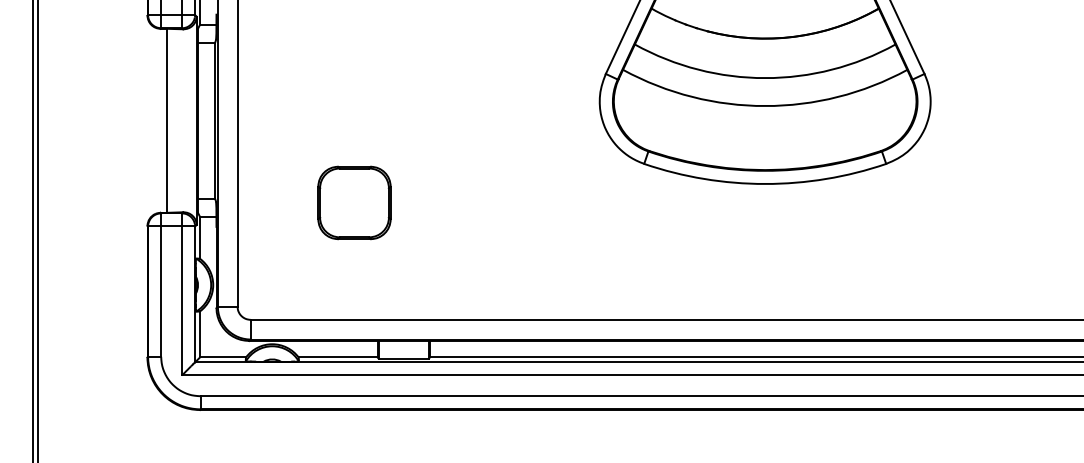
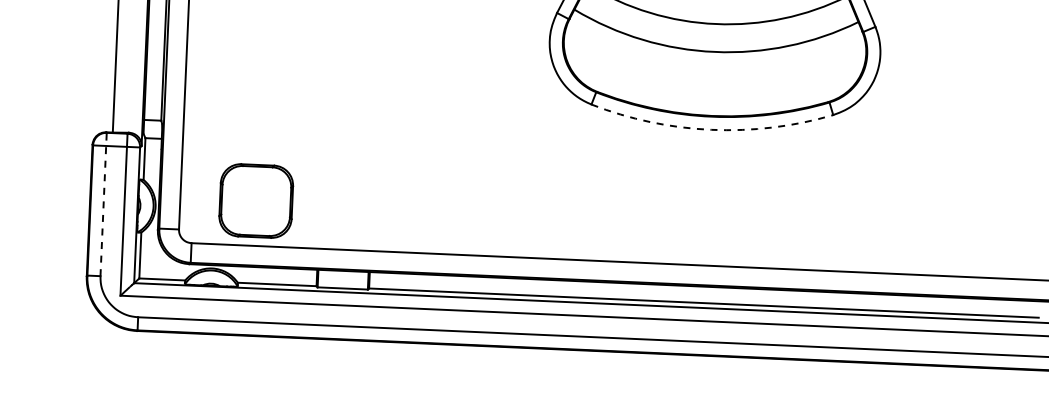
arc: (765, 183) -> (711, 129), solid -> dashed
part: (354, 202) -> (256, 200), moved
line: (161, 285) -> (103, 204), solid -> dashed

